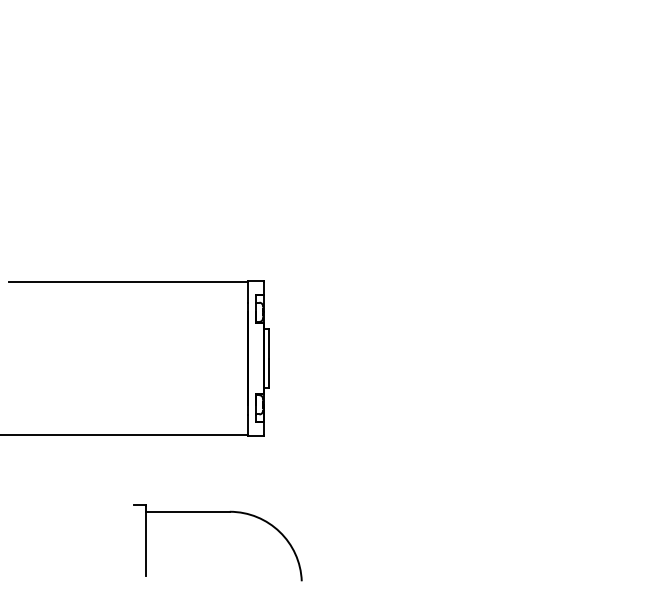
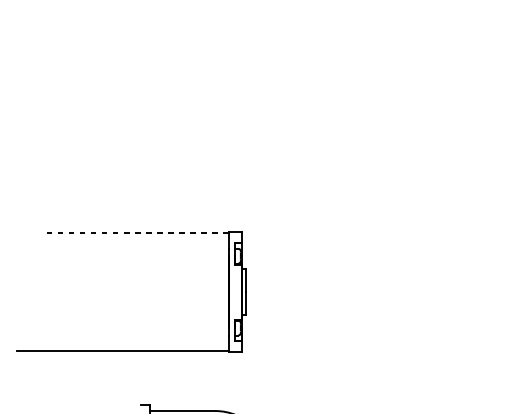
line: (127, 282) -> (135, 233), solid -> dashed

